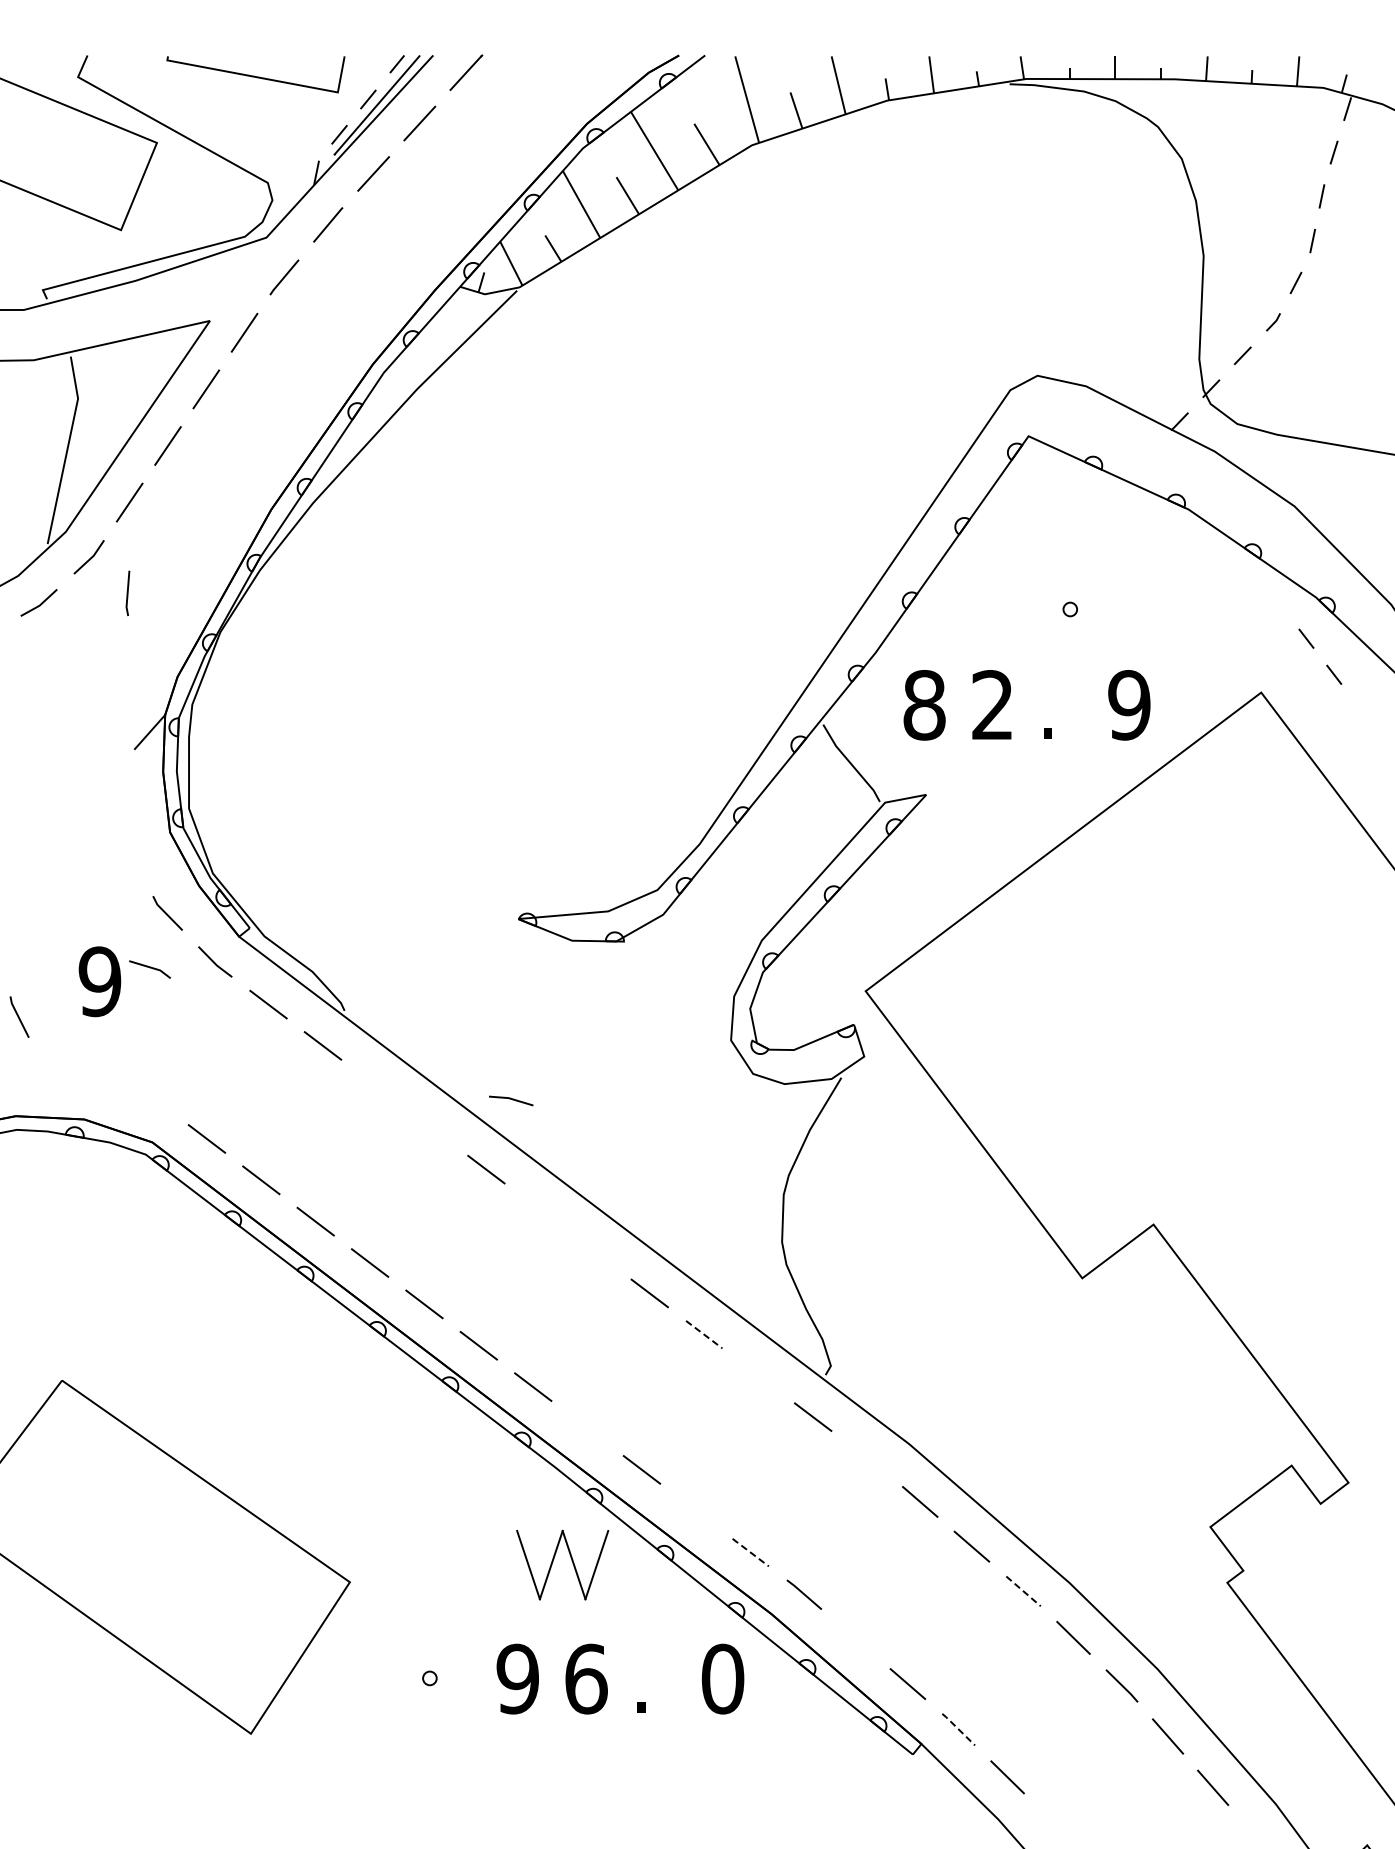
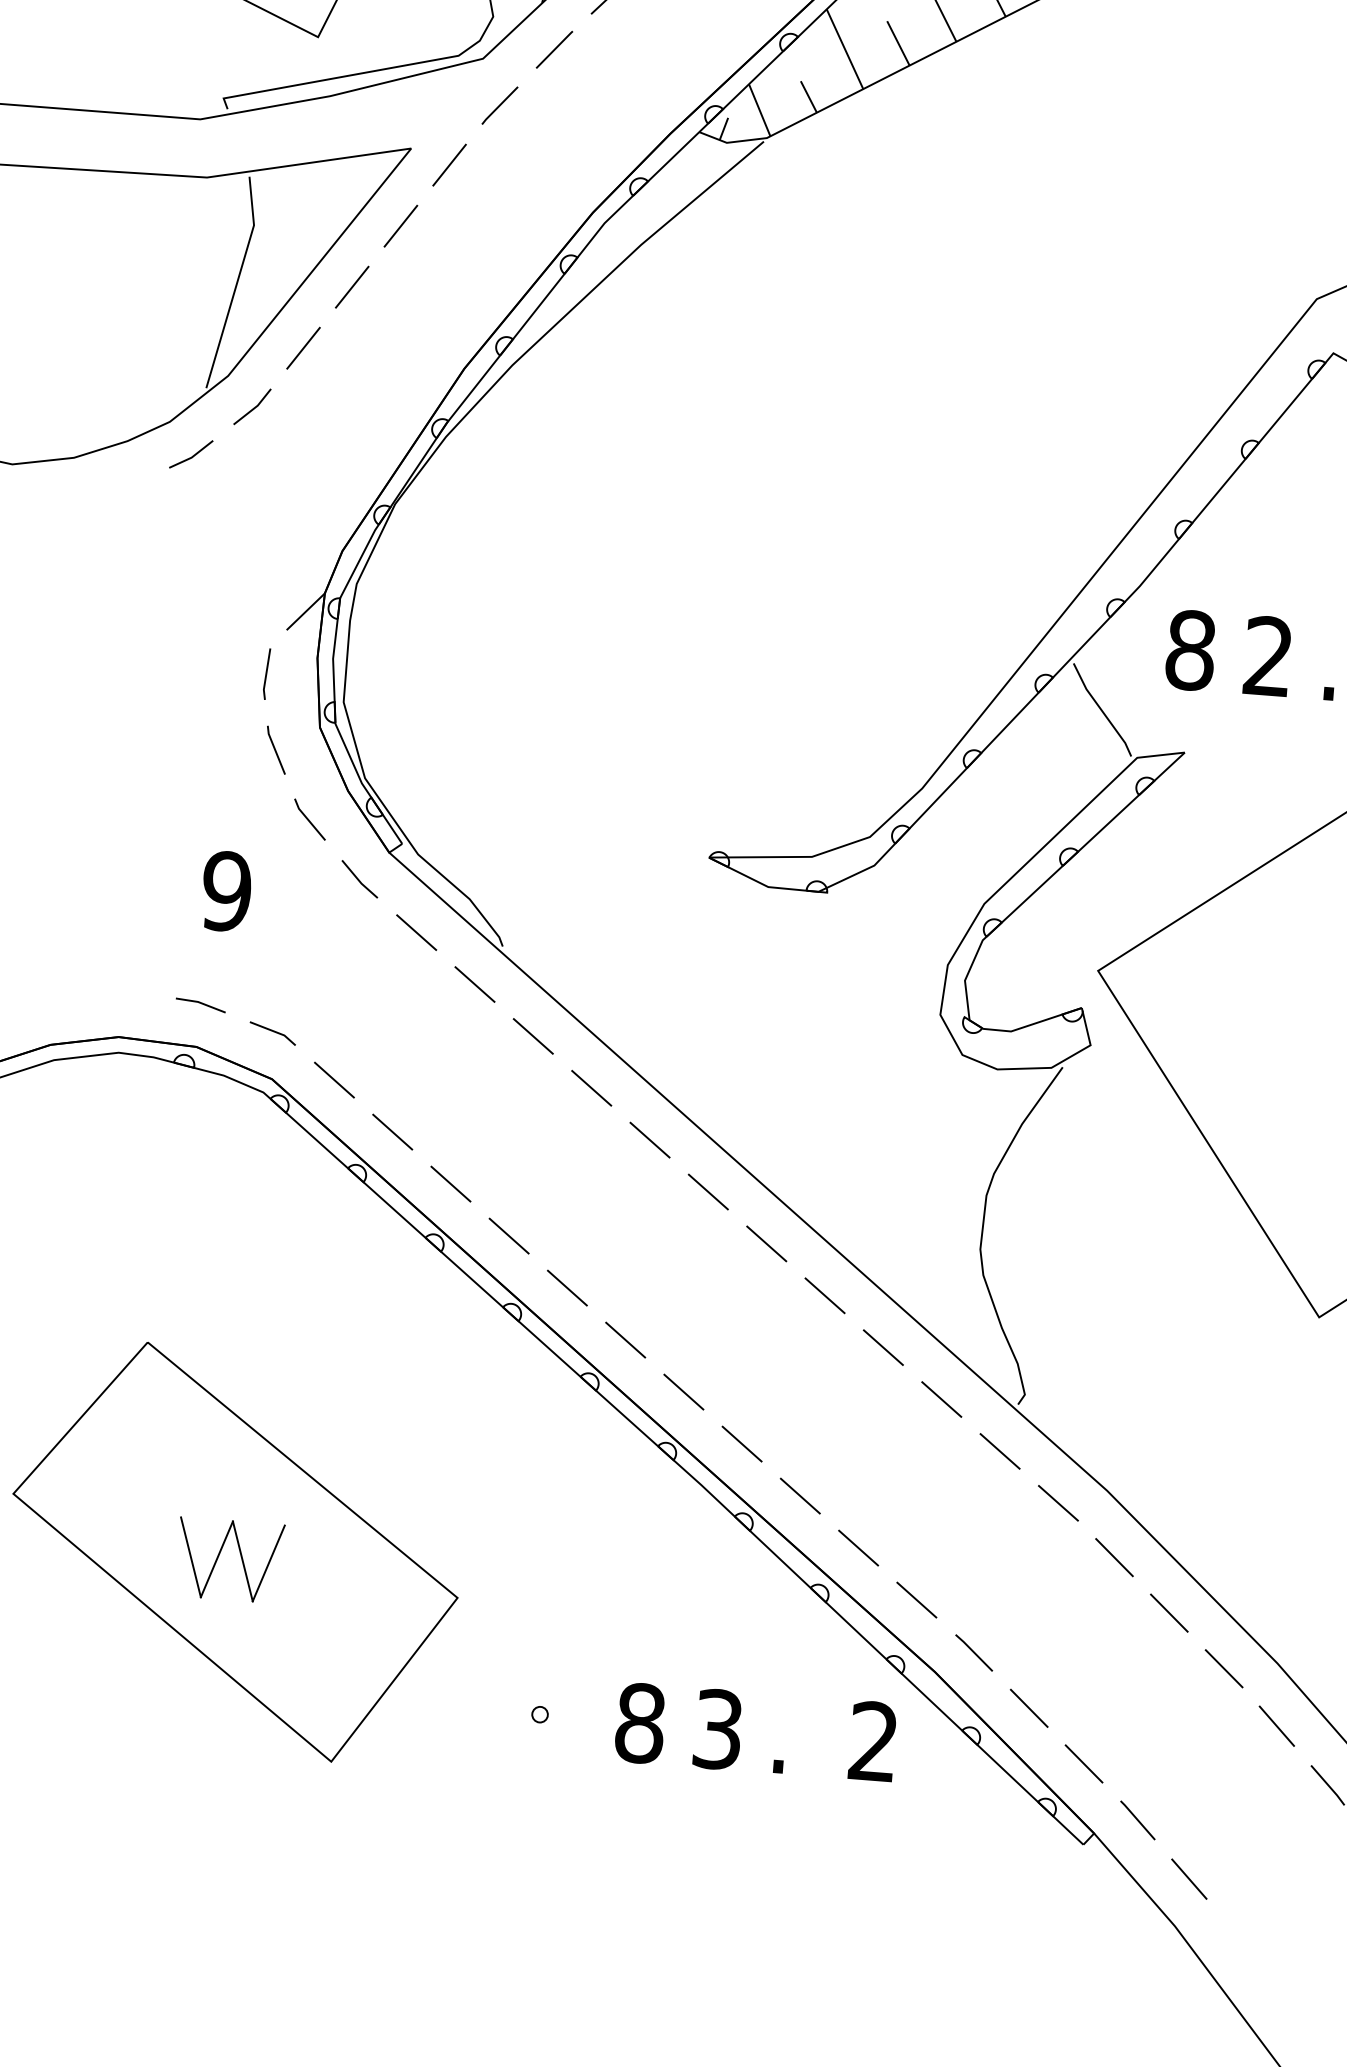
line: (127, 592) -> (266, 673), moved
line: (149, 968) -> (272, 1032), moved
line: (19, 1016) -> (276, 749), moved
line: (377, 1086) -> (533, 1035), added
line: (511, 1099) -> (201, 1003), moved
line: (431, 1128) -> (591, 1088), added
line: (540, 1210) -> (708, 1191), added
line: (595, 1251) -> (766, 1243), added
line: (704, 1334) -> (883, 1347), dashed -> solid
line: (758, 1375) -> (941, 1399), added
line: (587, 1428) -> (742, 1444), added
line: (867, 1458) -> (1058, 1503), added
line: (696, 1511) -> (858, 1548), added
line: (750, 1552) -> (916, 1599), dashed -> solid
part: (553, 1562) -> (219, 1556), moved
line: (1023, 1591) -> (1224, 1668), dashed -> solid
line: (856, 1639) -> (1029, 1708), added
text: (517, 1678) -> (639, 1722), 9 -> 8
text: (586, 1678) -> (718, 1728), 6 -> 3
text: (722, 1678) -> (873, 1740), 0 -> 2
line: (958, 1728) -> (1137, 1819), dashed -> solid

